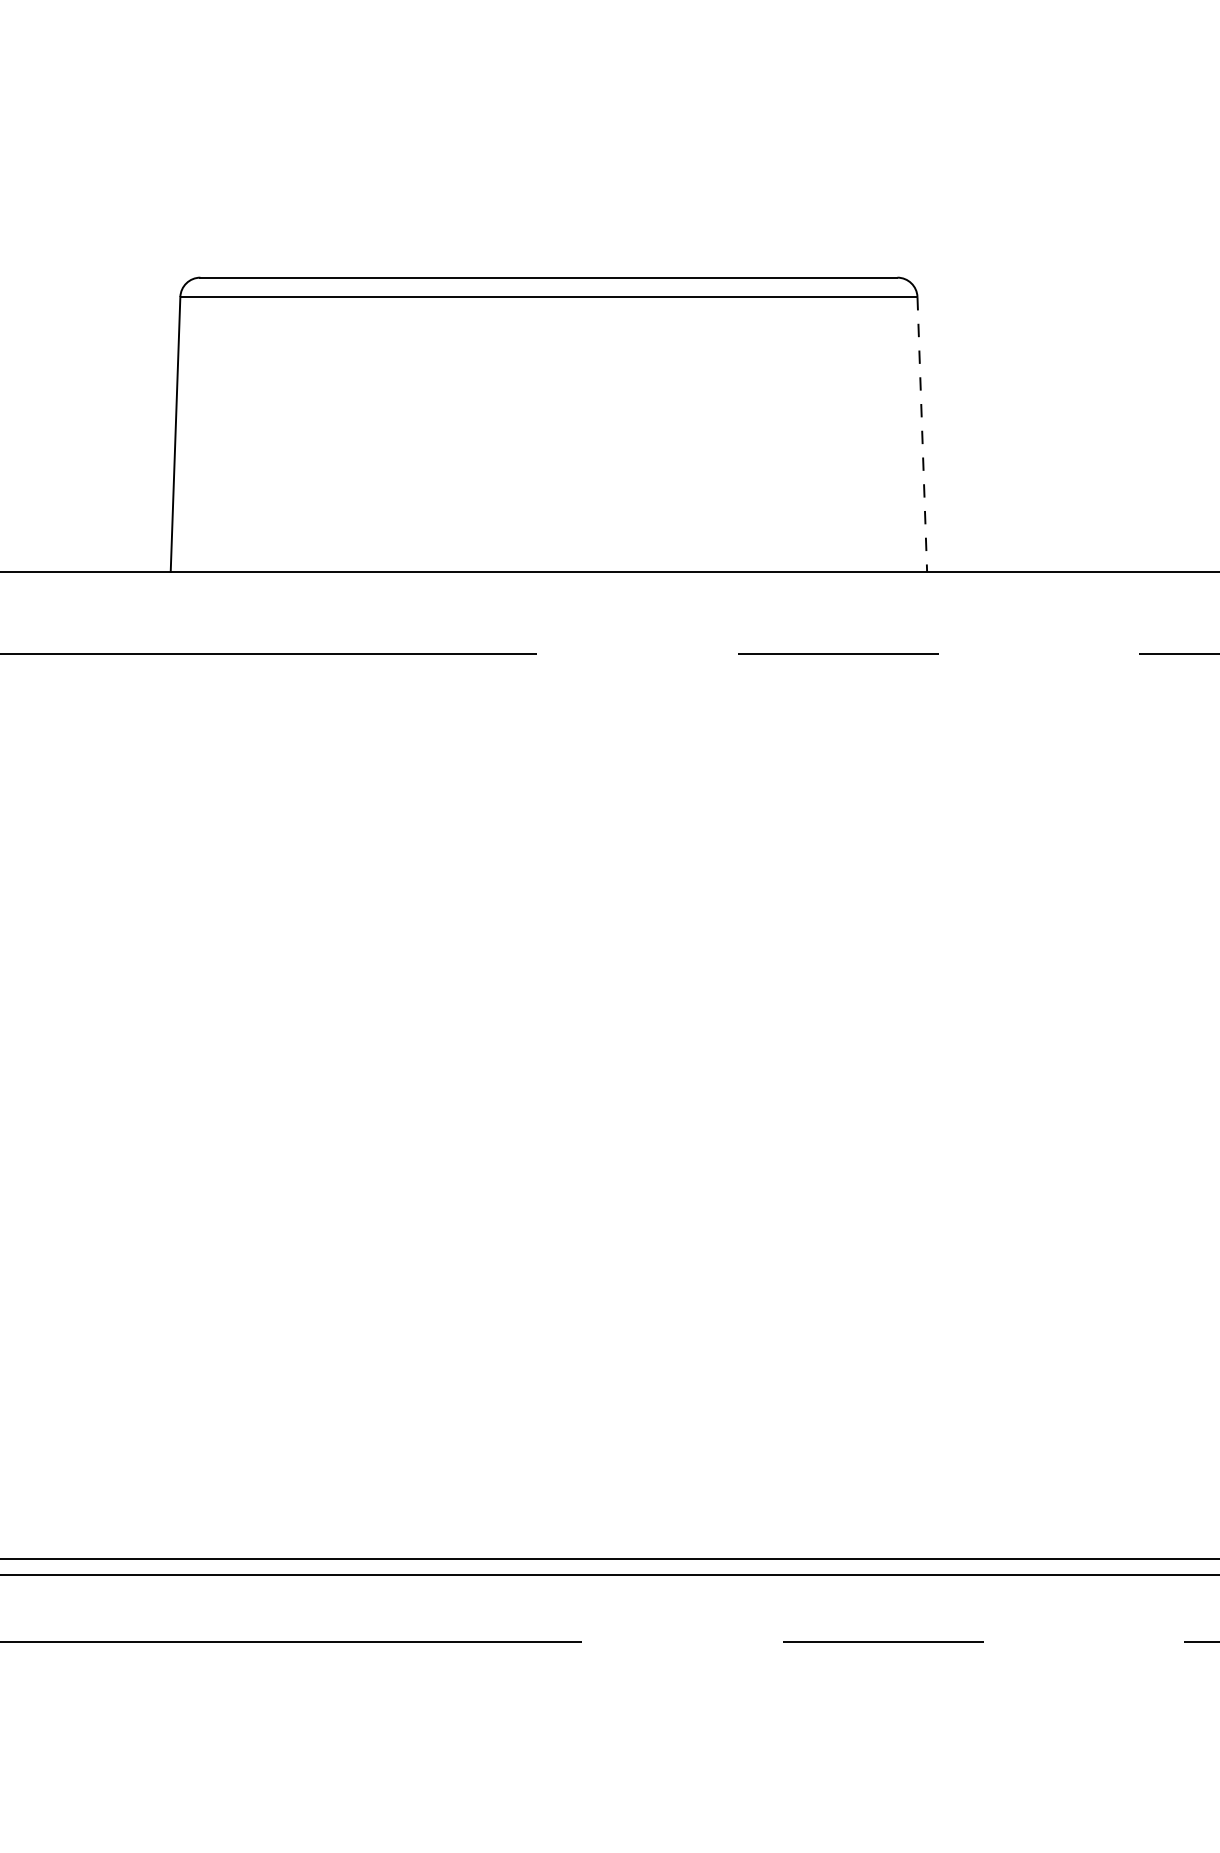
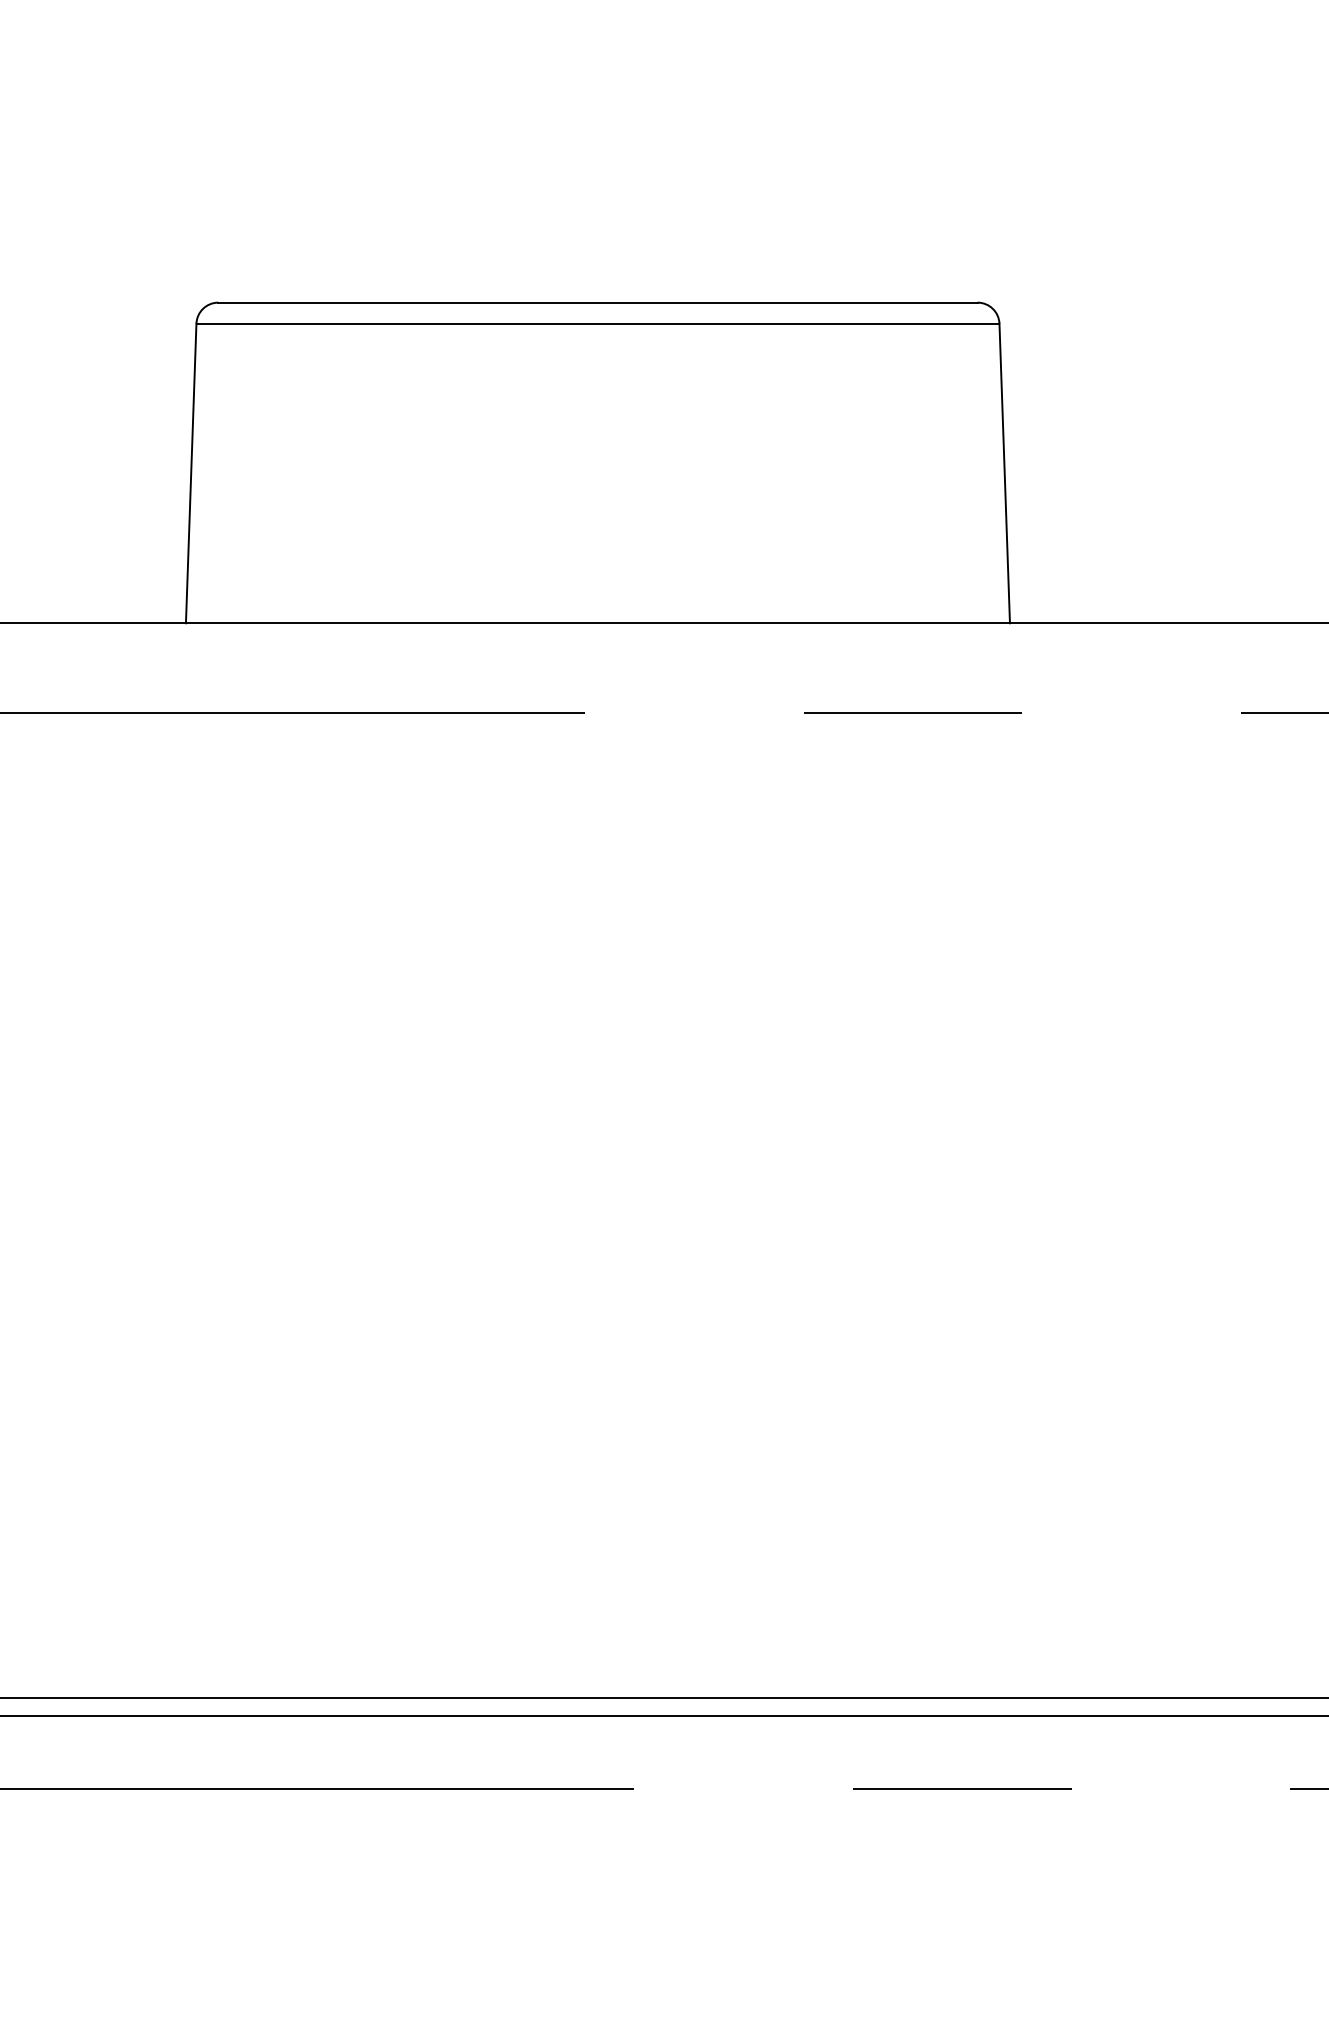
line: (922, 434) -> (1004, 473), dashed -> solid

